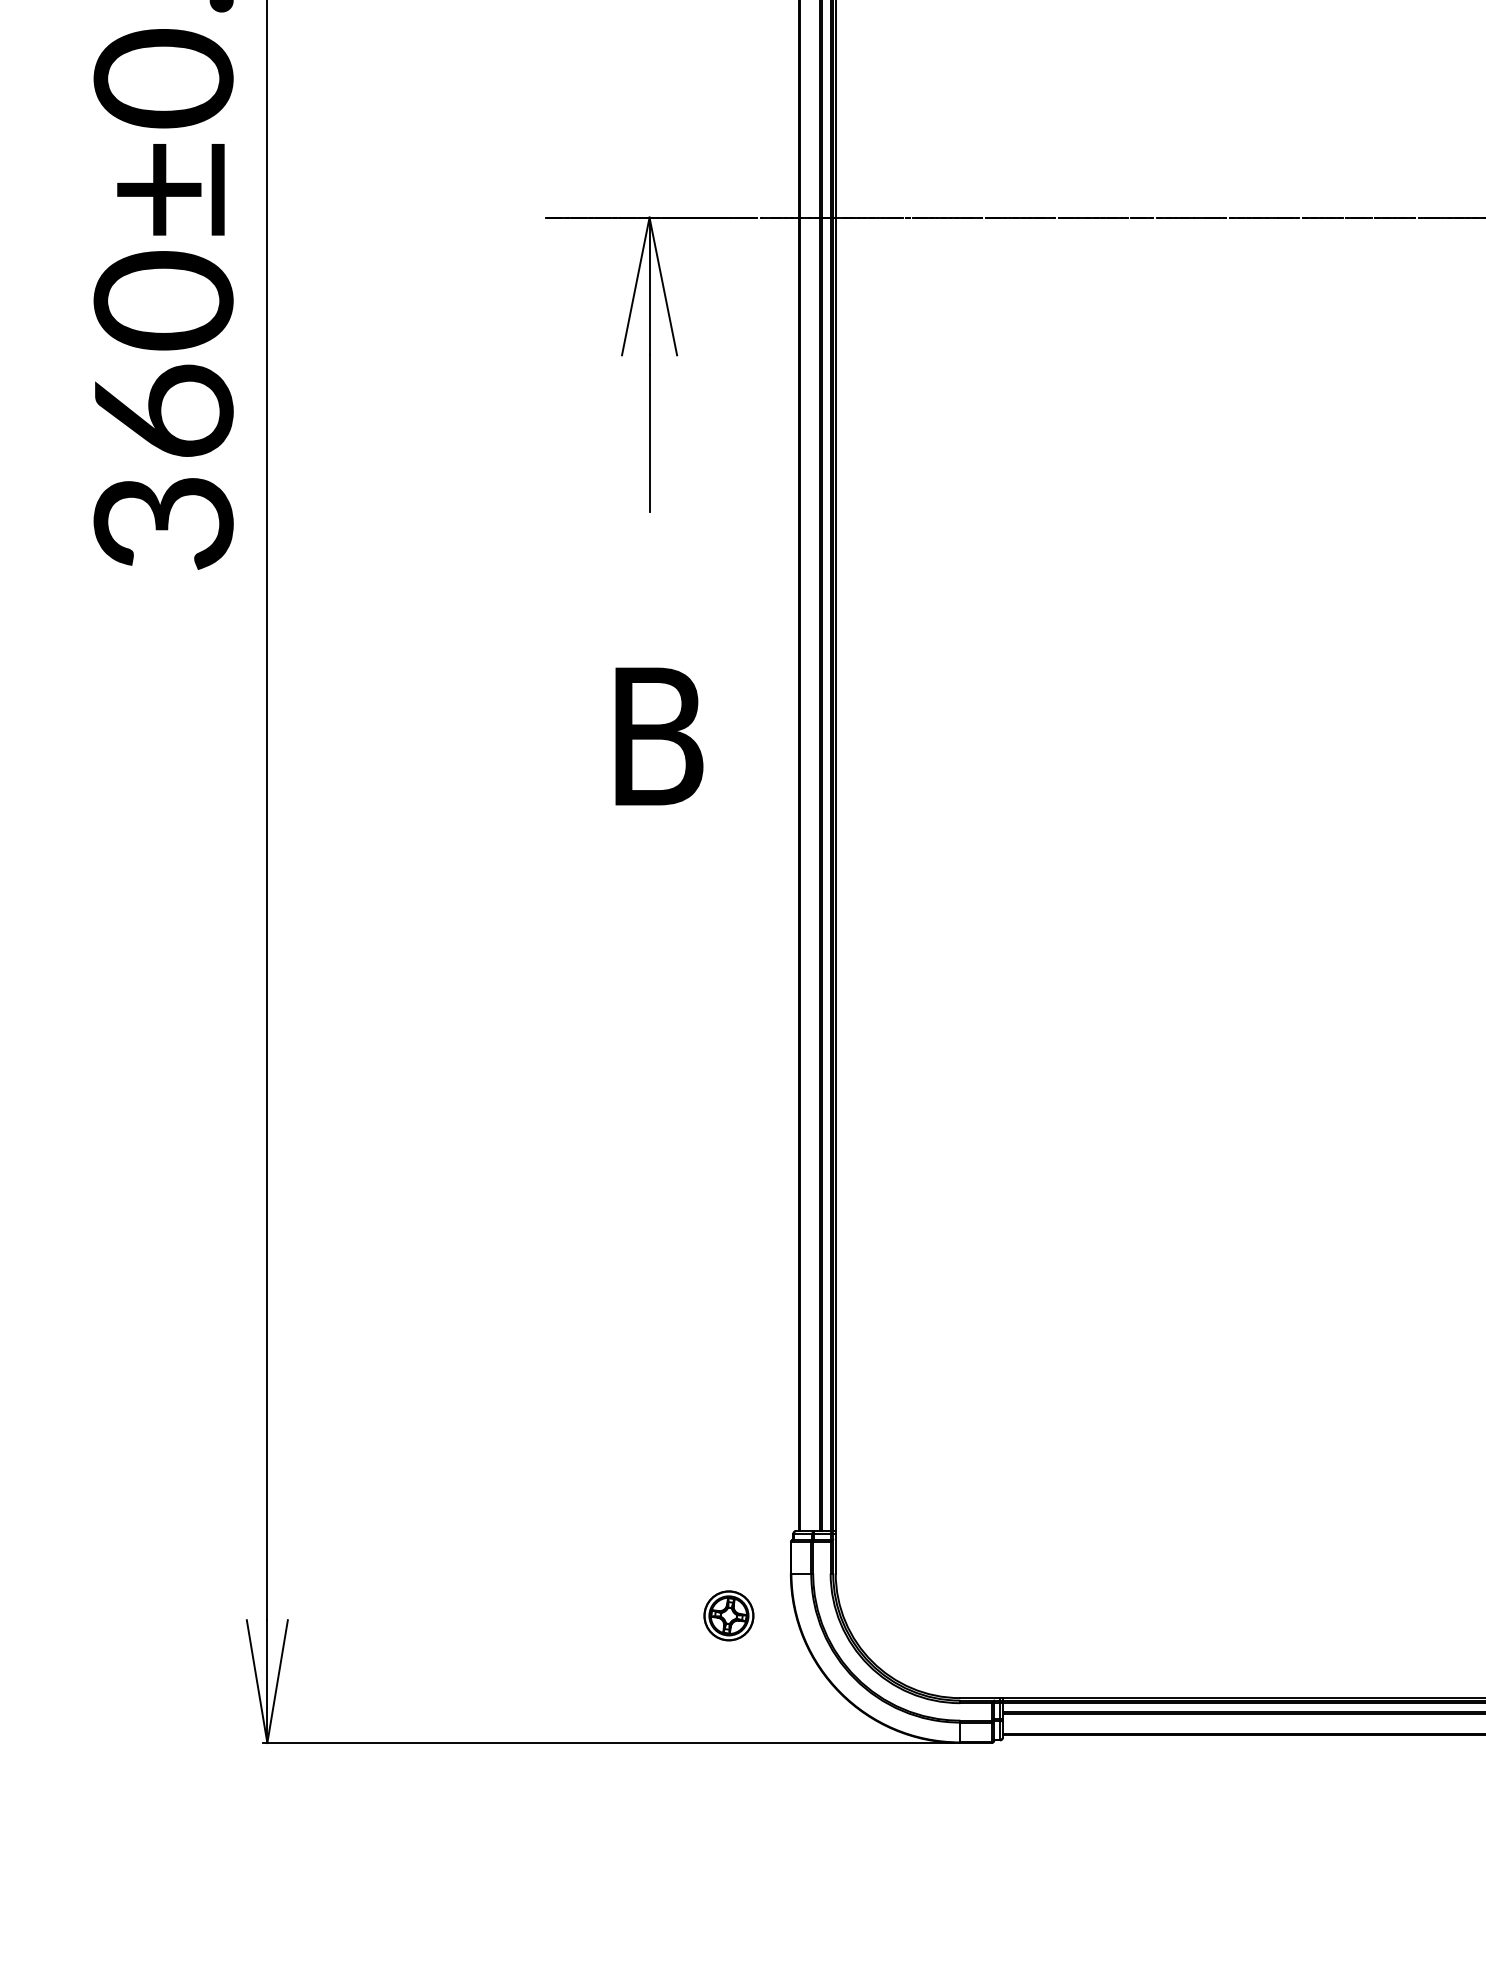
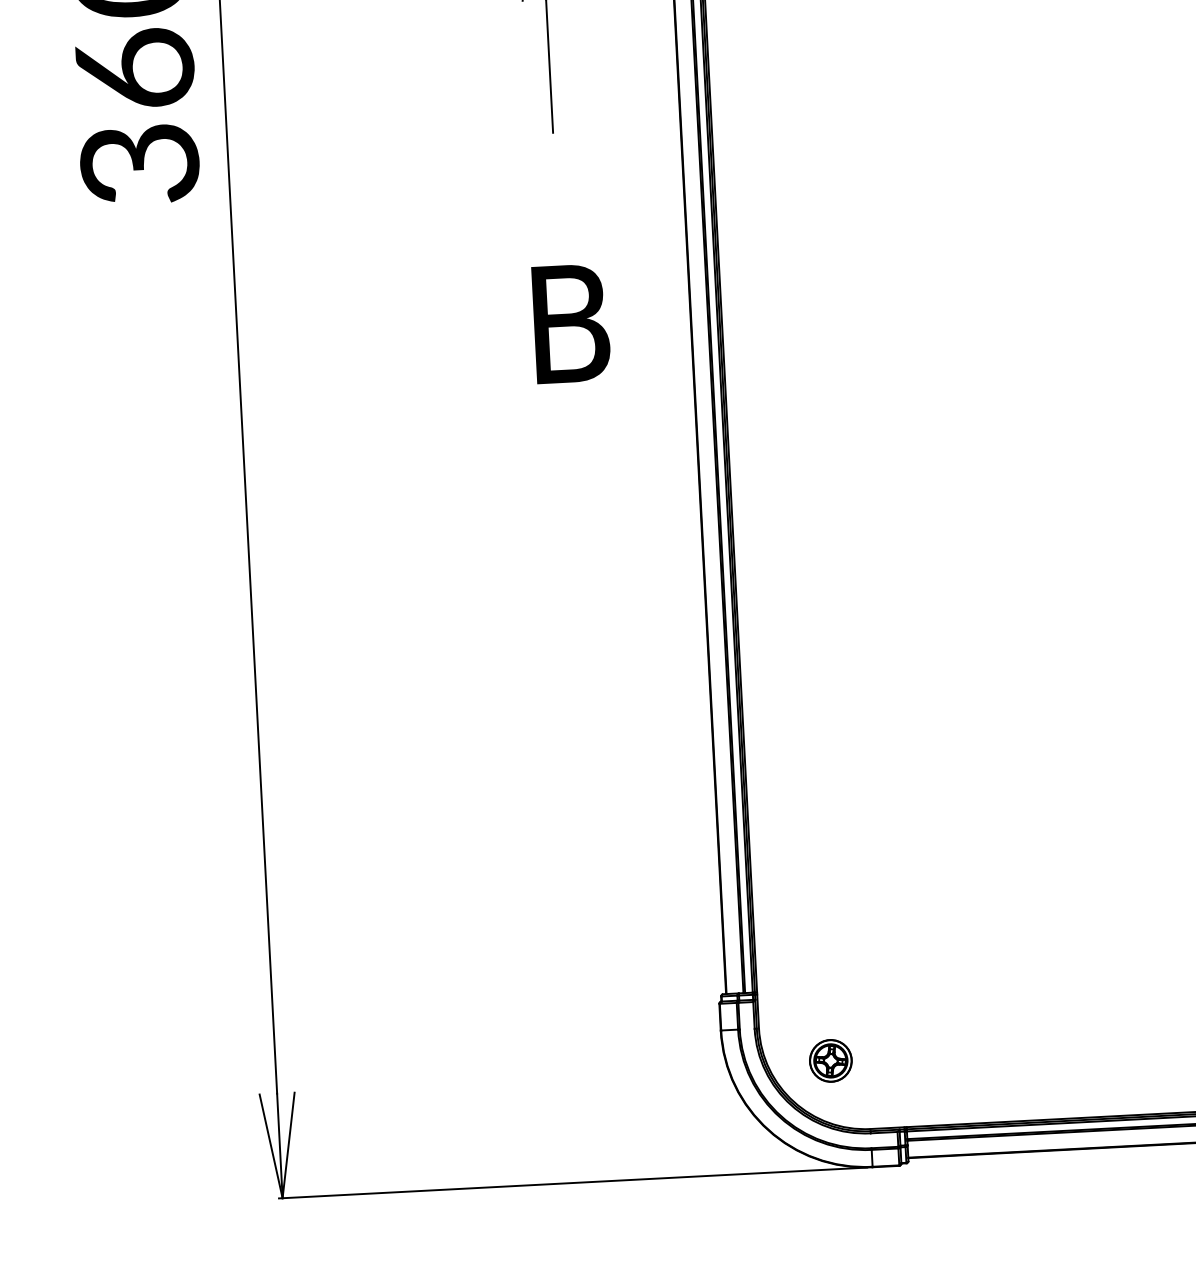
part: (728, 1615) -> (830, 1060), moved

